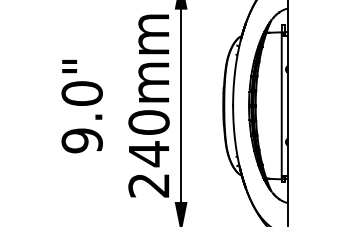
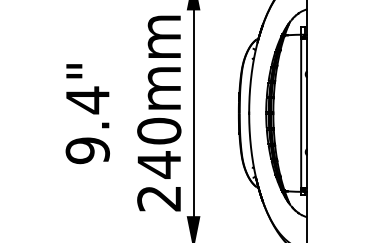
text: (81, 93) -> (87, 100), 9.0" -> 9.4"

